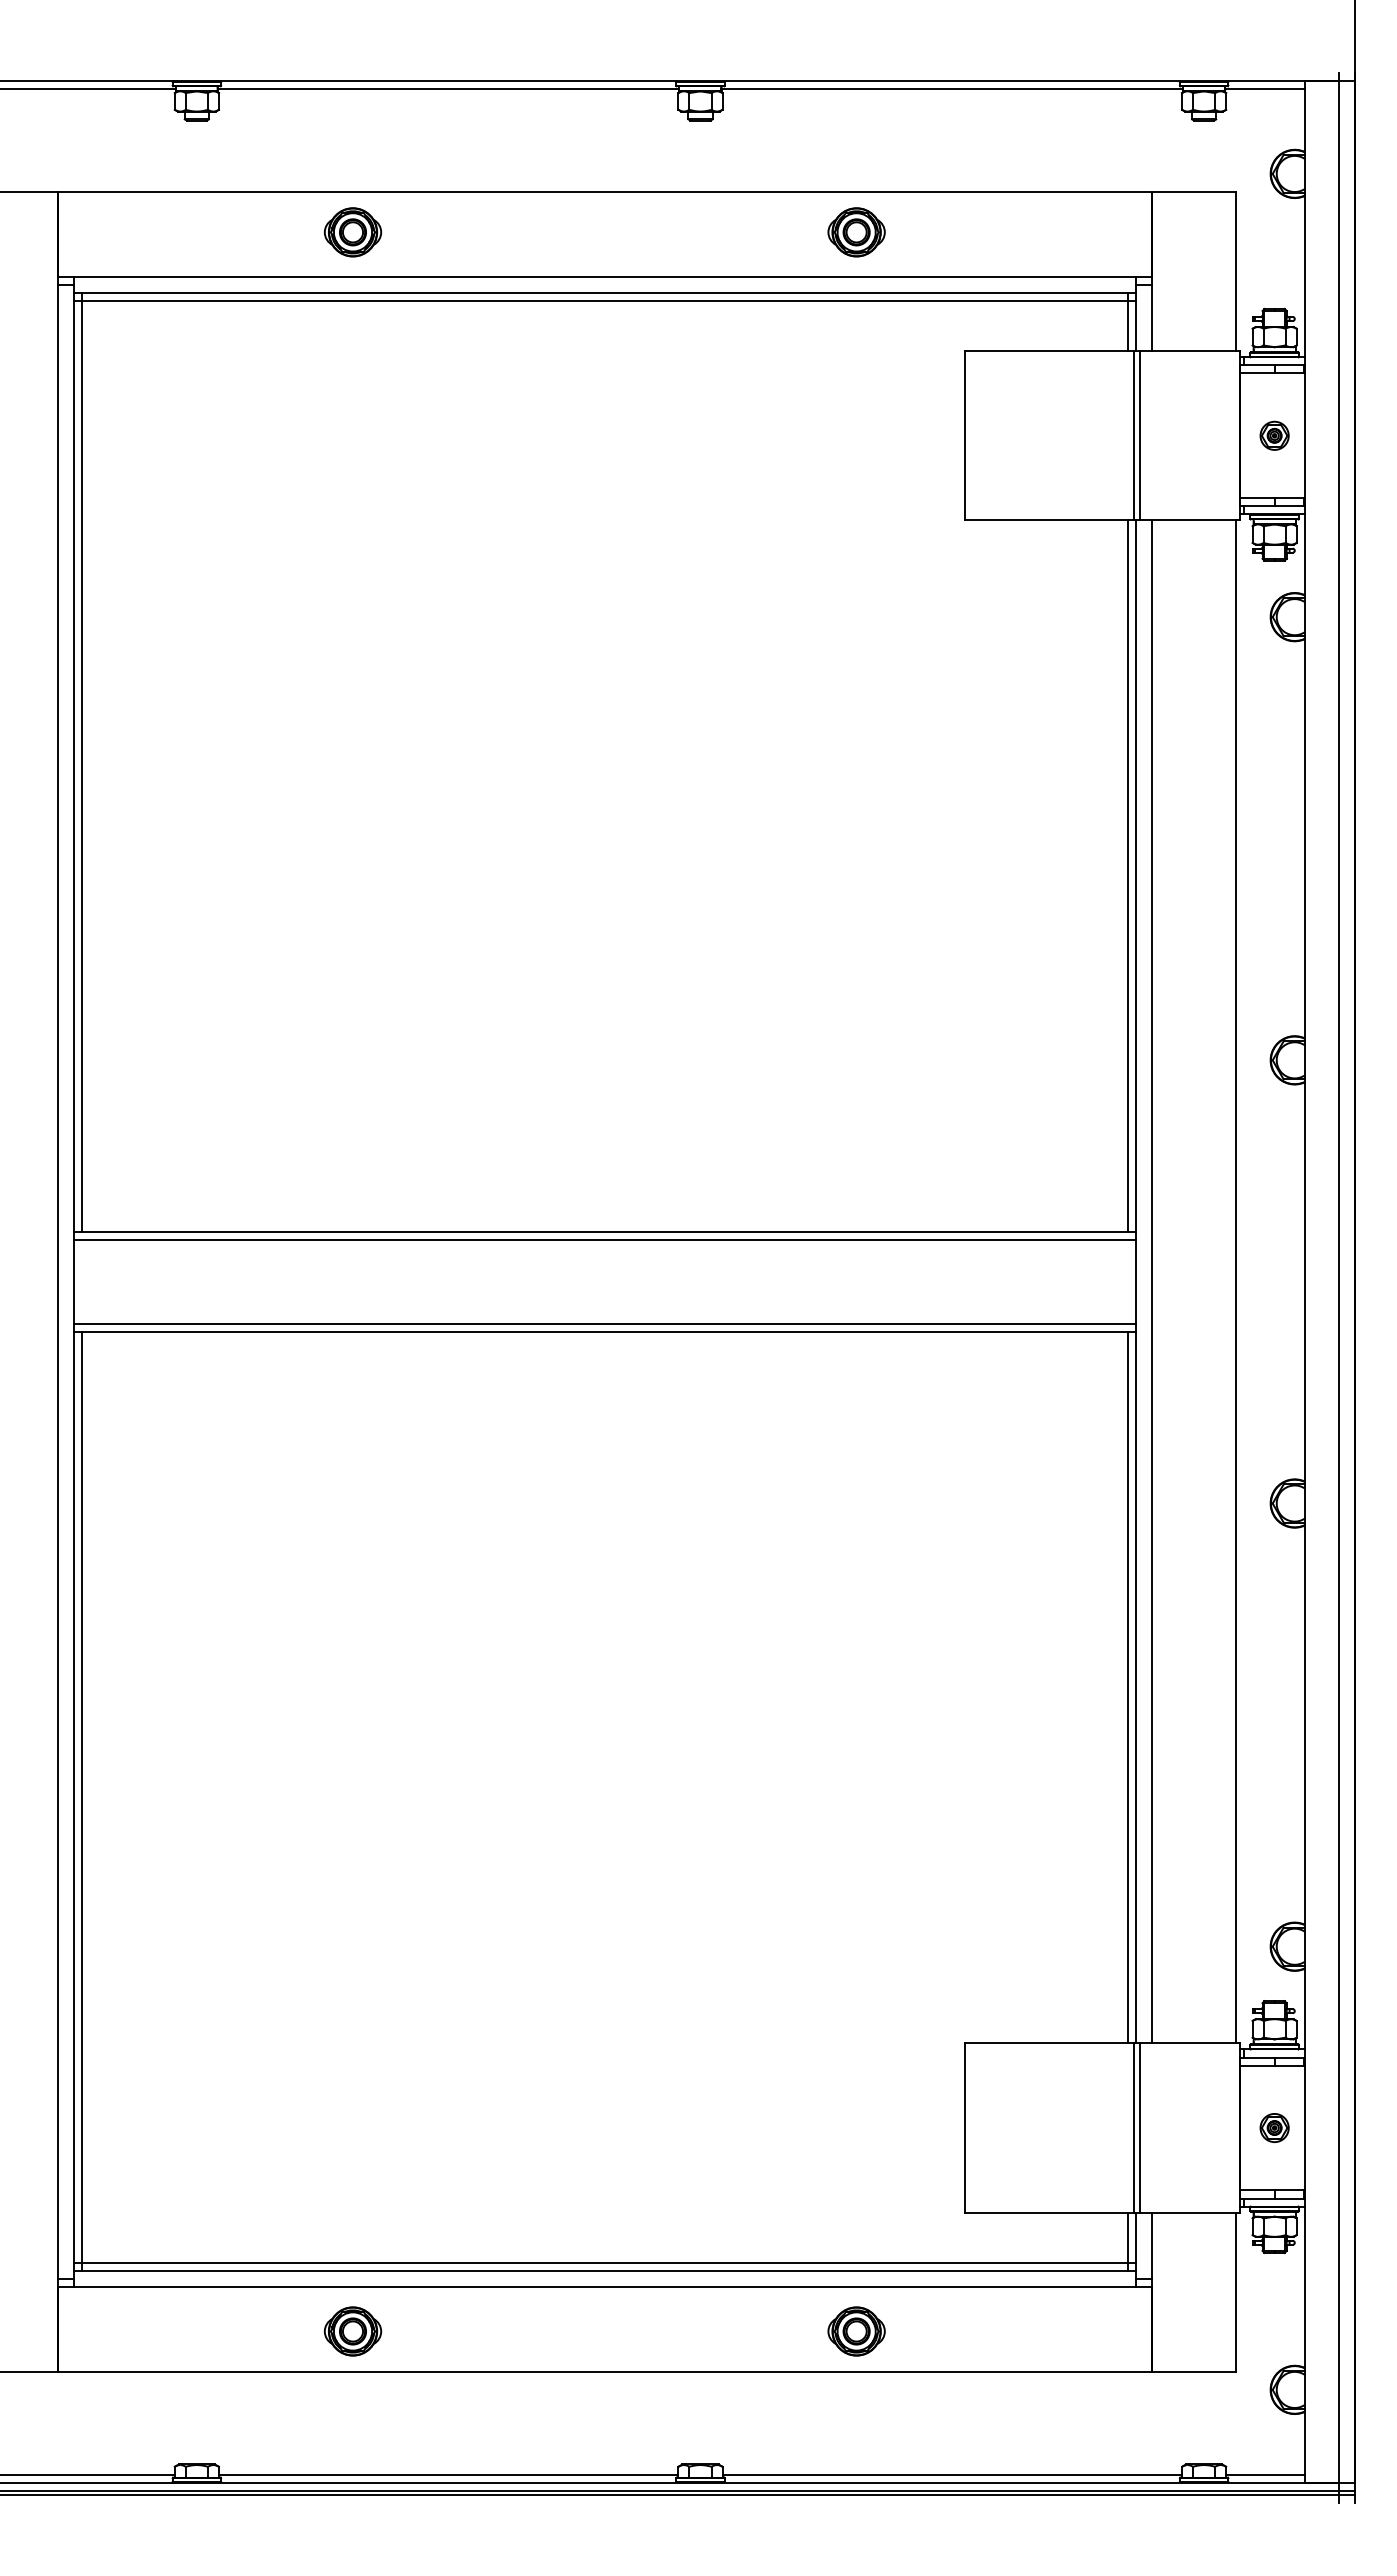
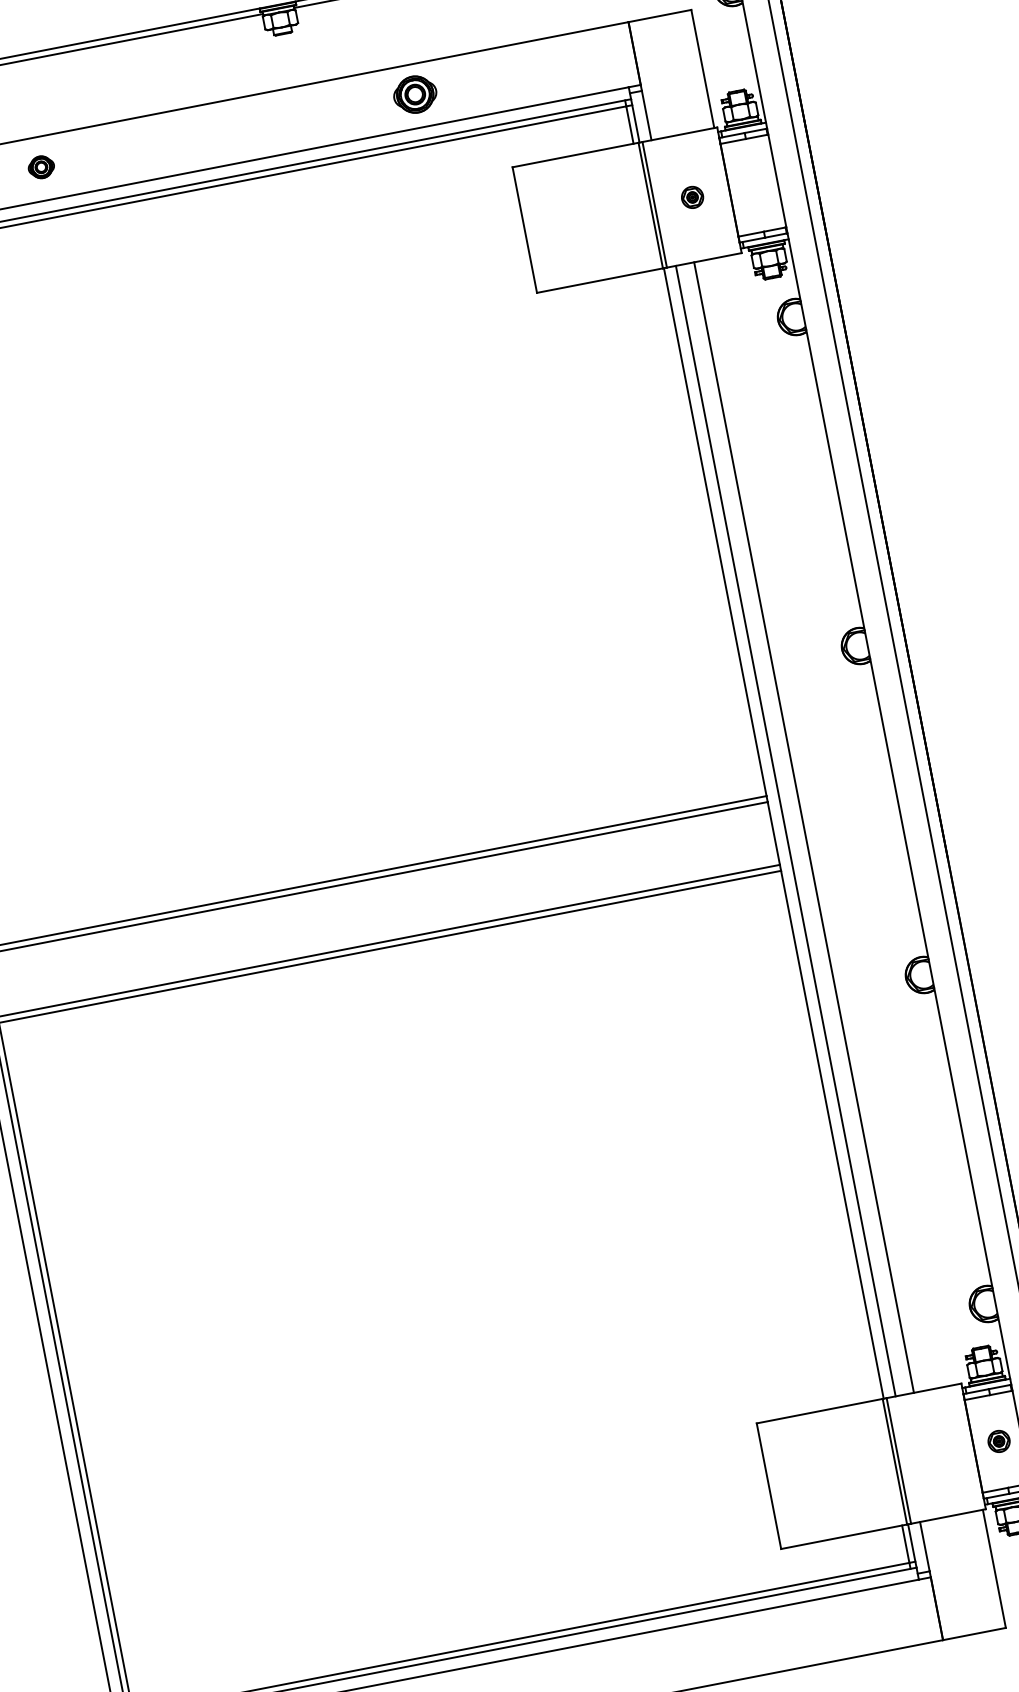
part: (352, 232) -> (41, 167), size x0.6
part: (1274, 435) -> (692, 197), moved
line: (1127, 875) -> (709, 532), removed
line: (1236, 1281) -> (804, 827), moved
line: (1127, 1687) -> (826, 1135), removed
part: (856, 2331) -> (718, 1652), removed

